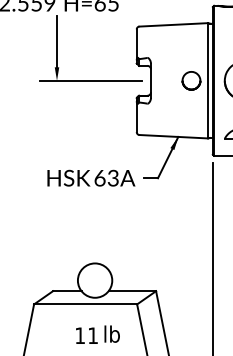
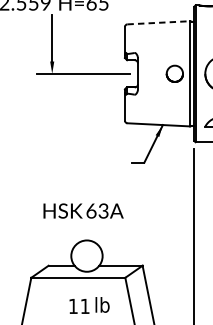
line: (174, 24) -> (159, 22), solid -> dashed
text: (91, 177) -> (83, 210), moved

